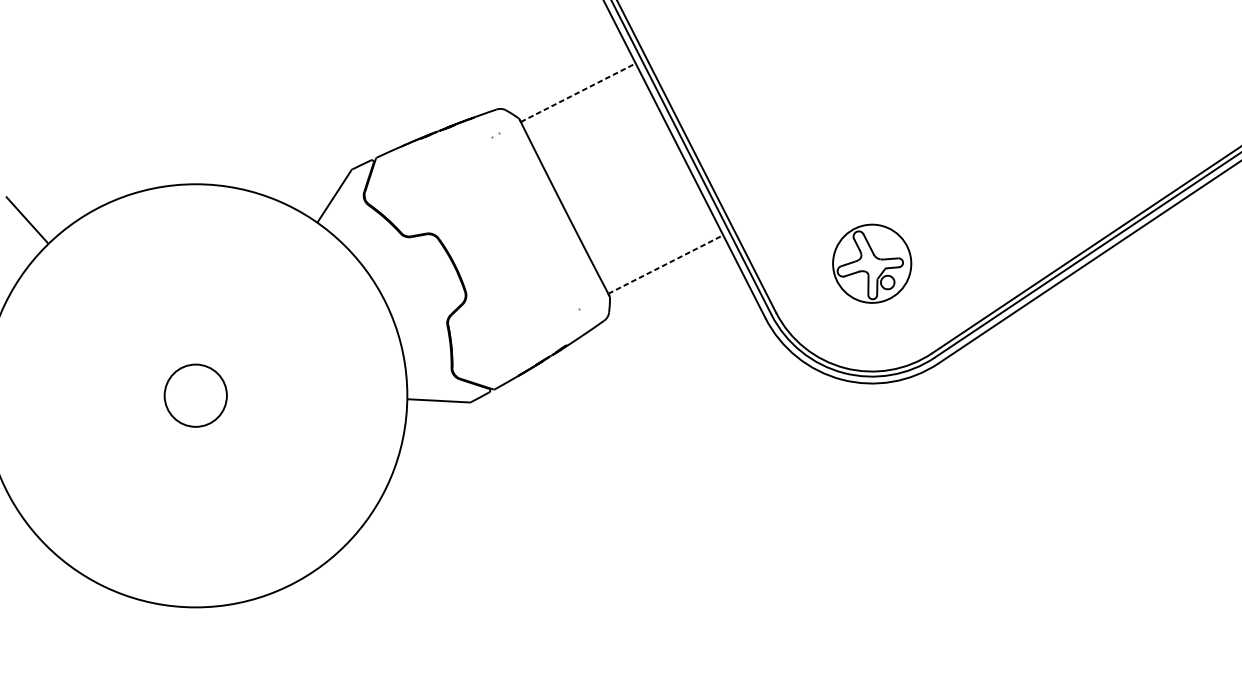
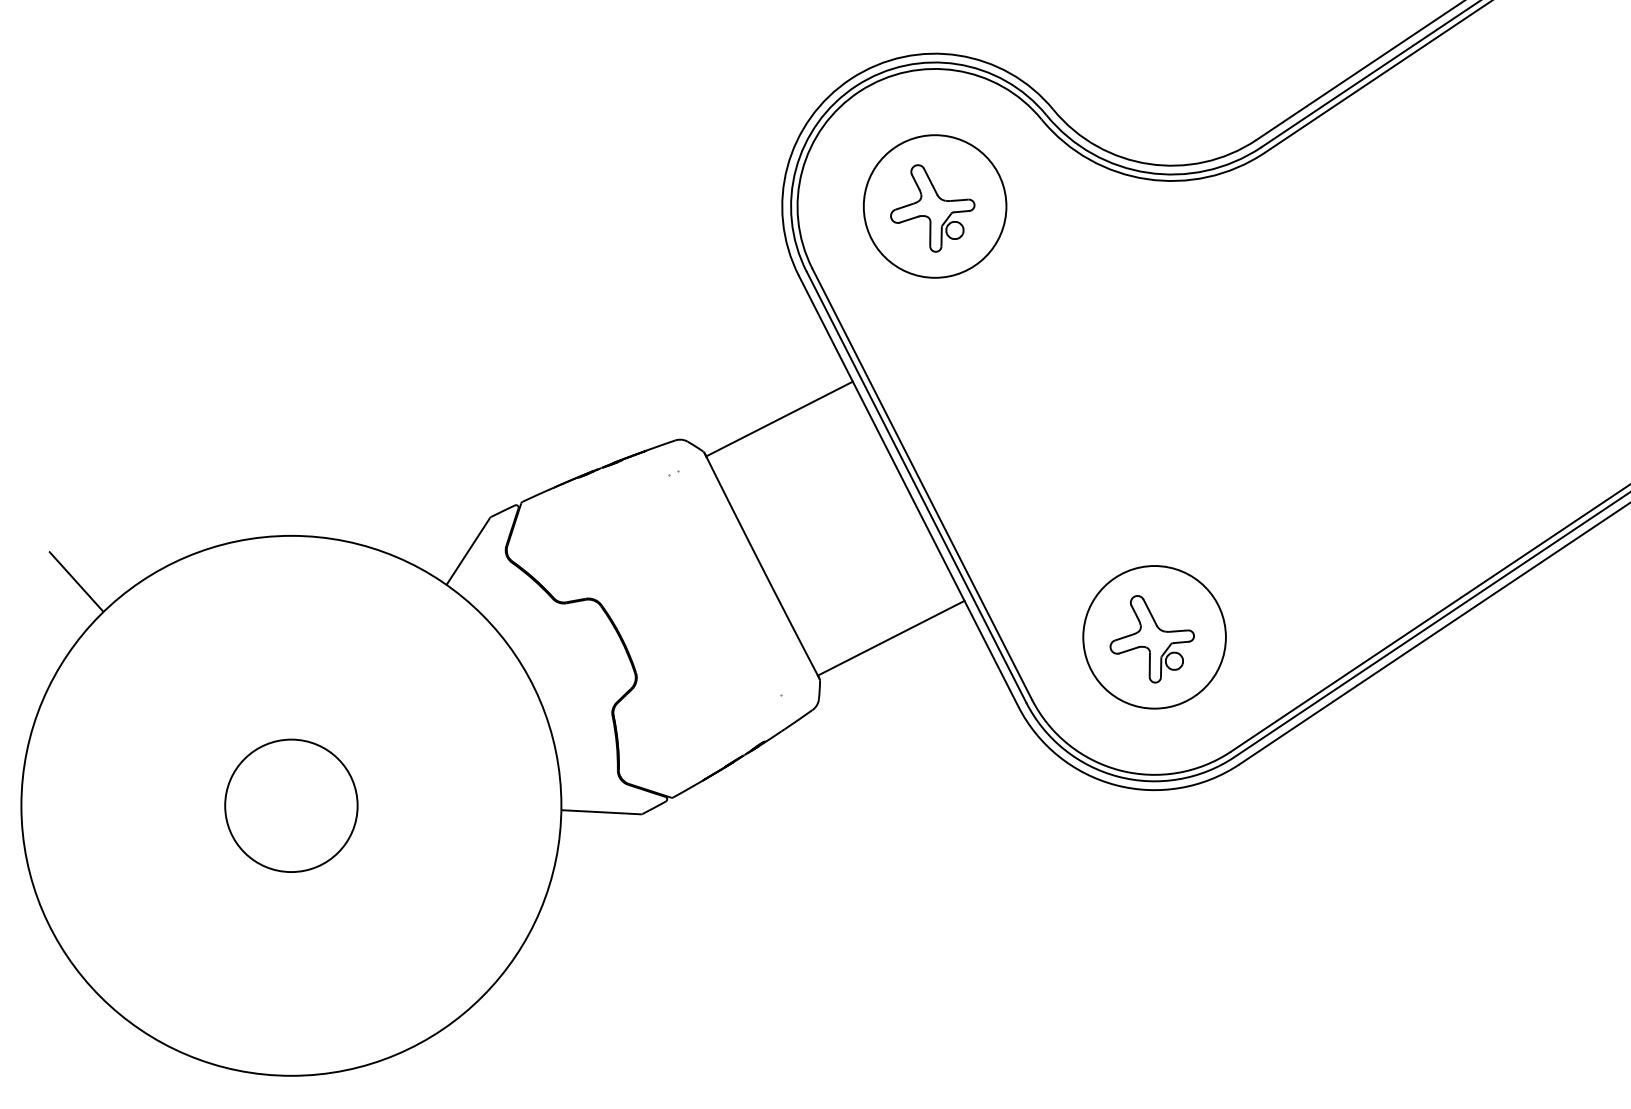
line: (578, 92) -> (779, 418), dashed -> solid
circle: (872, 263) -> (1154, 637), size x1.43
line: (666, 264) -> (891, 638), dashed -> solid
circle: (195, 395) -> (291, 805), size x1.67

